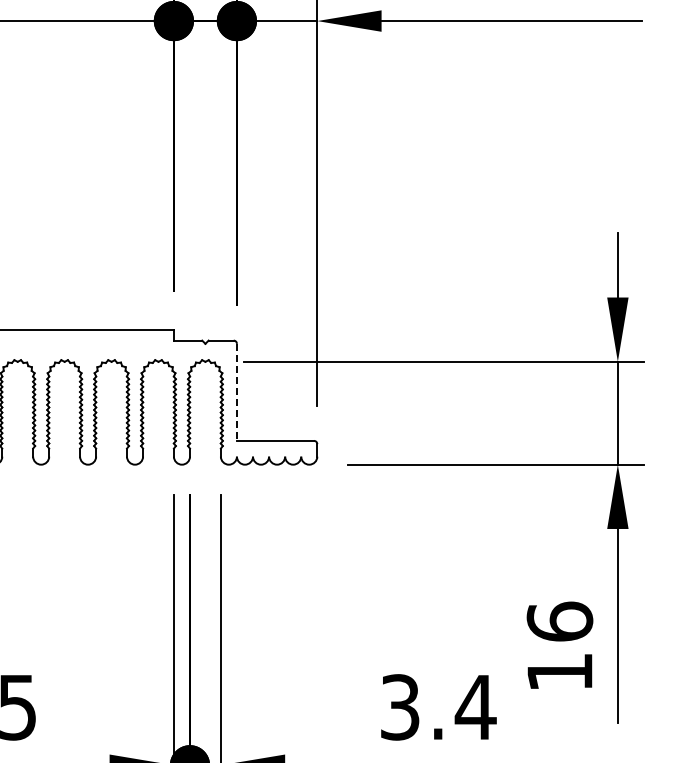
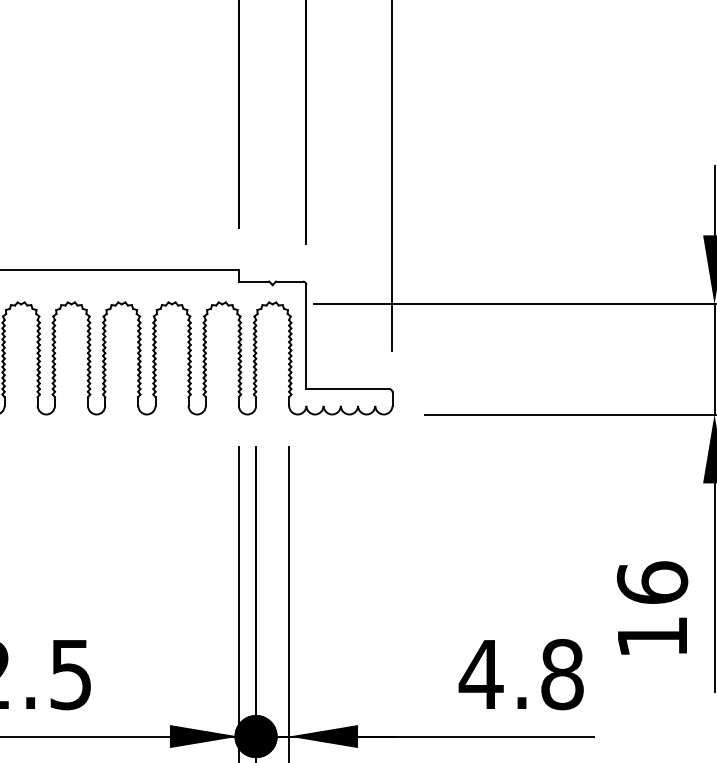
line: (236, 392) -> (305, 337), dashed -> solid
text: (437, 707) -> (521, 674), 3.4 -> 4.8

